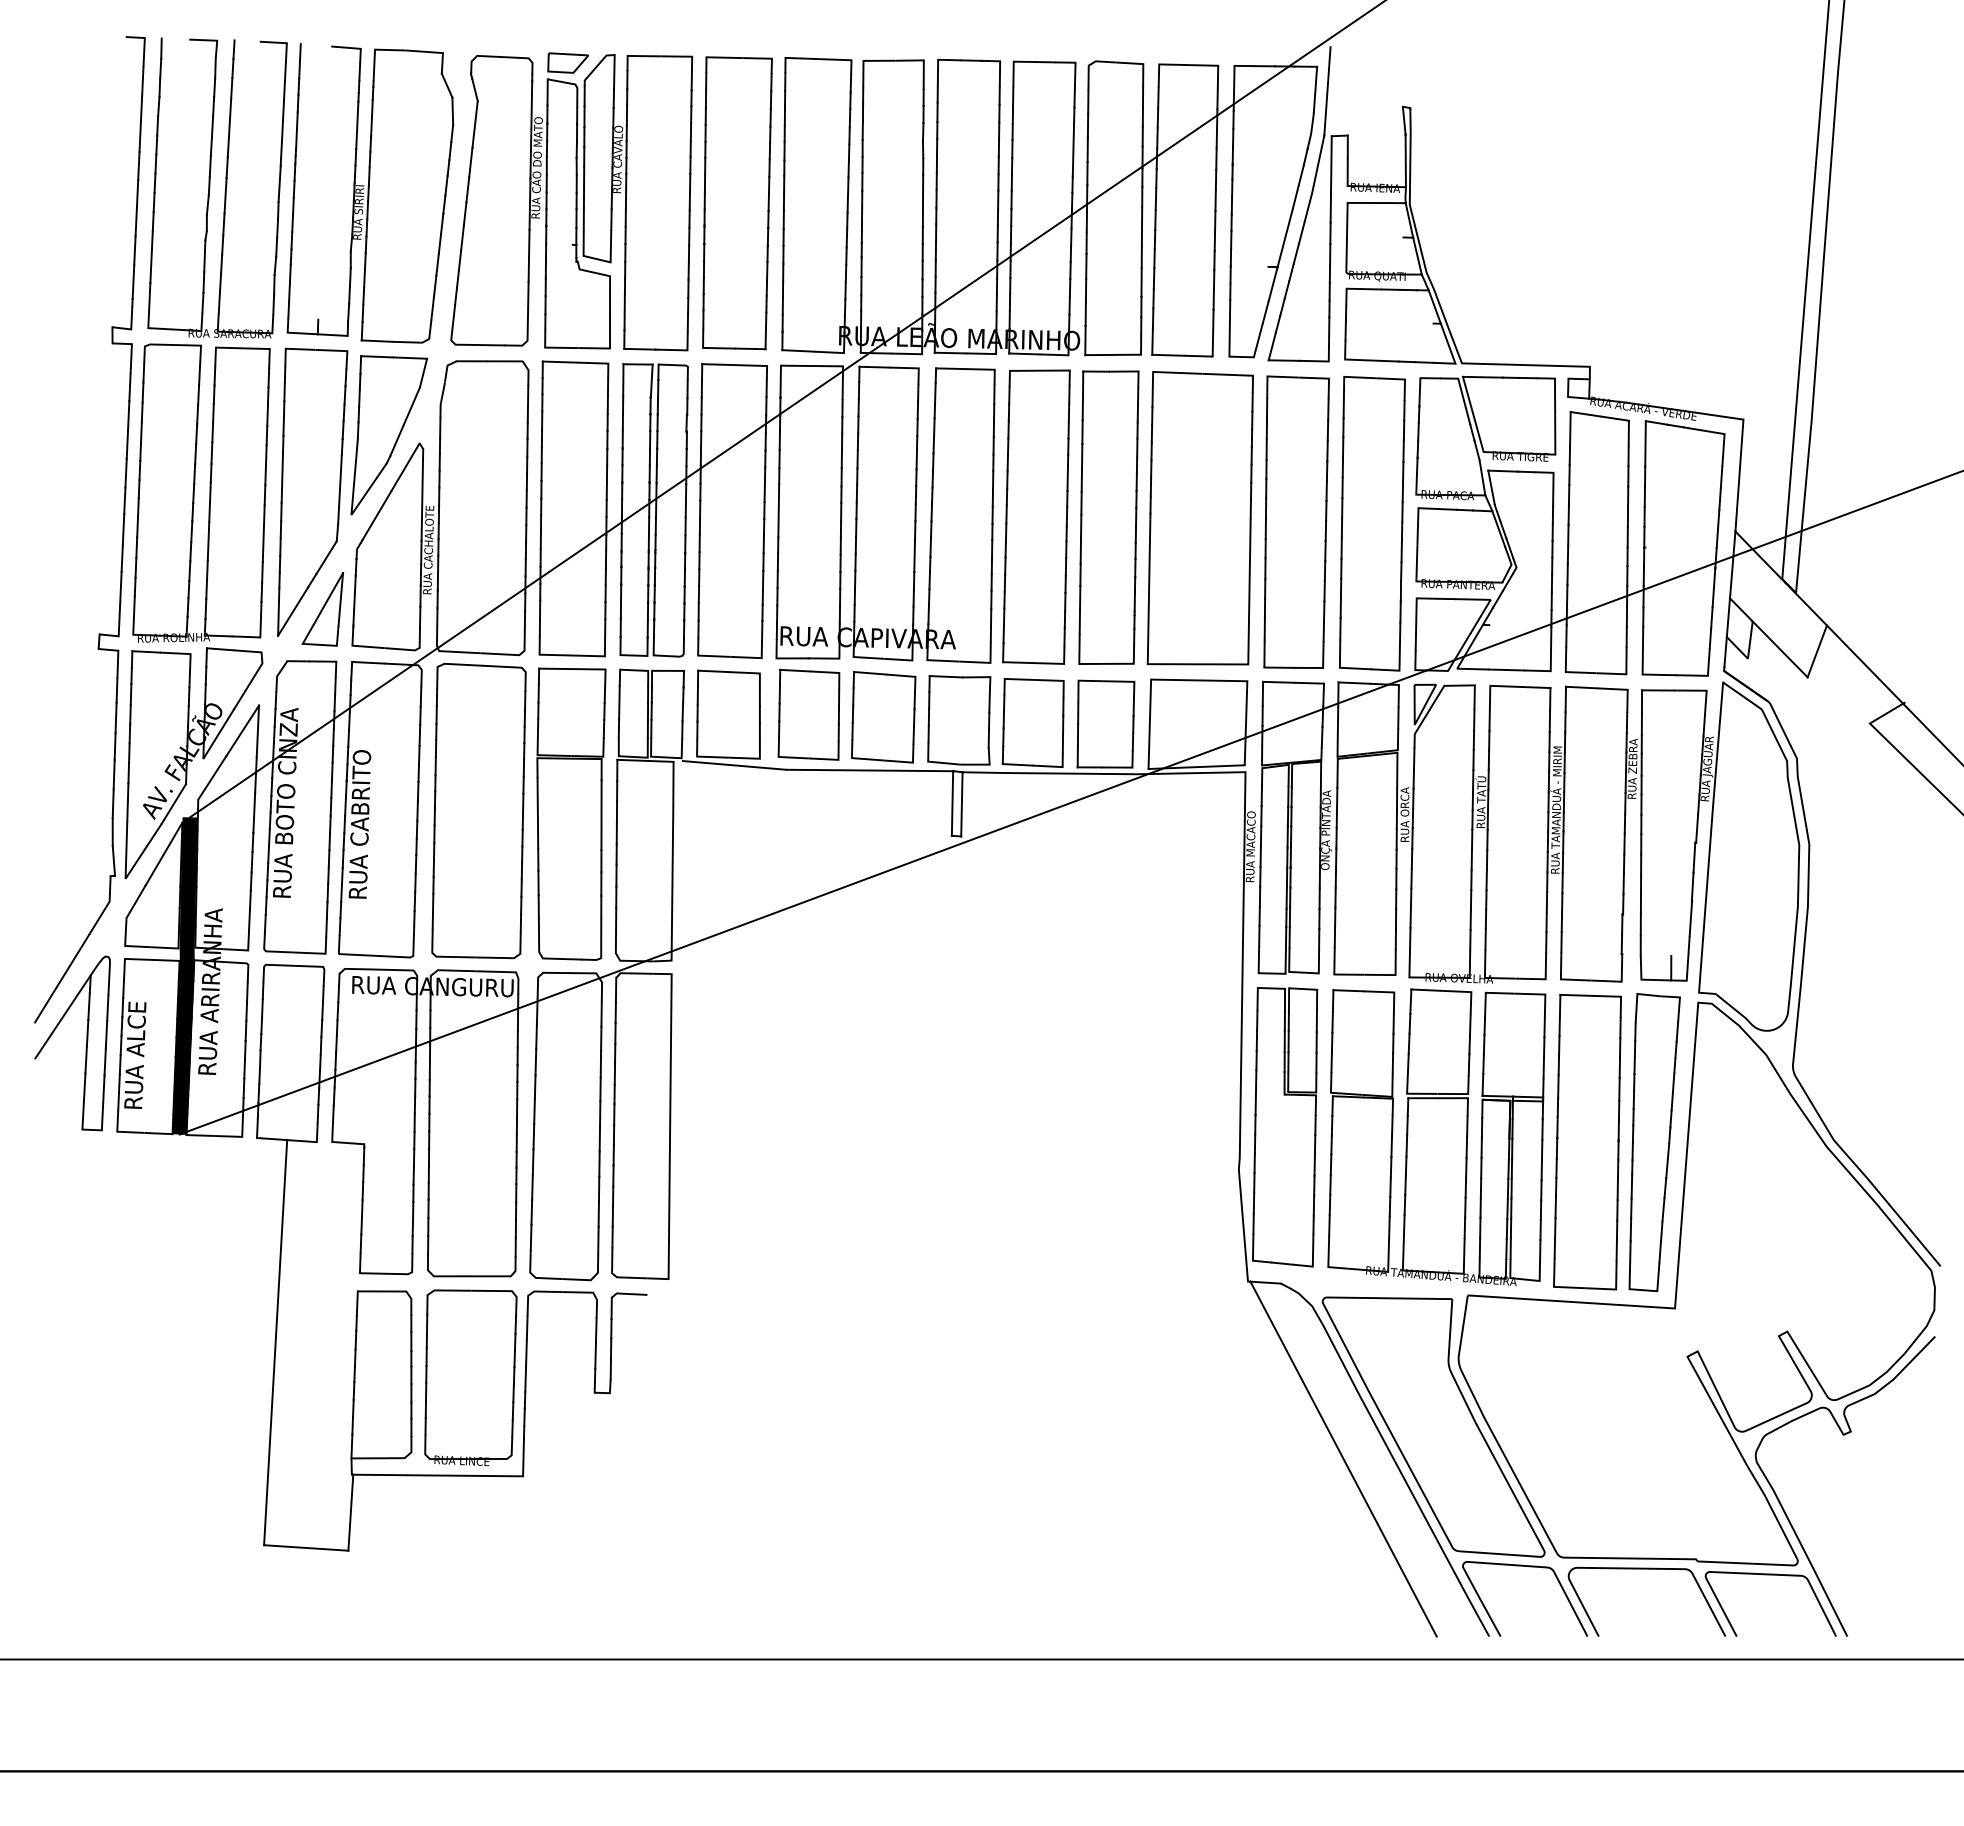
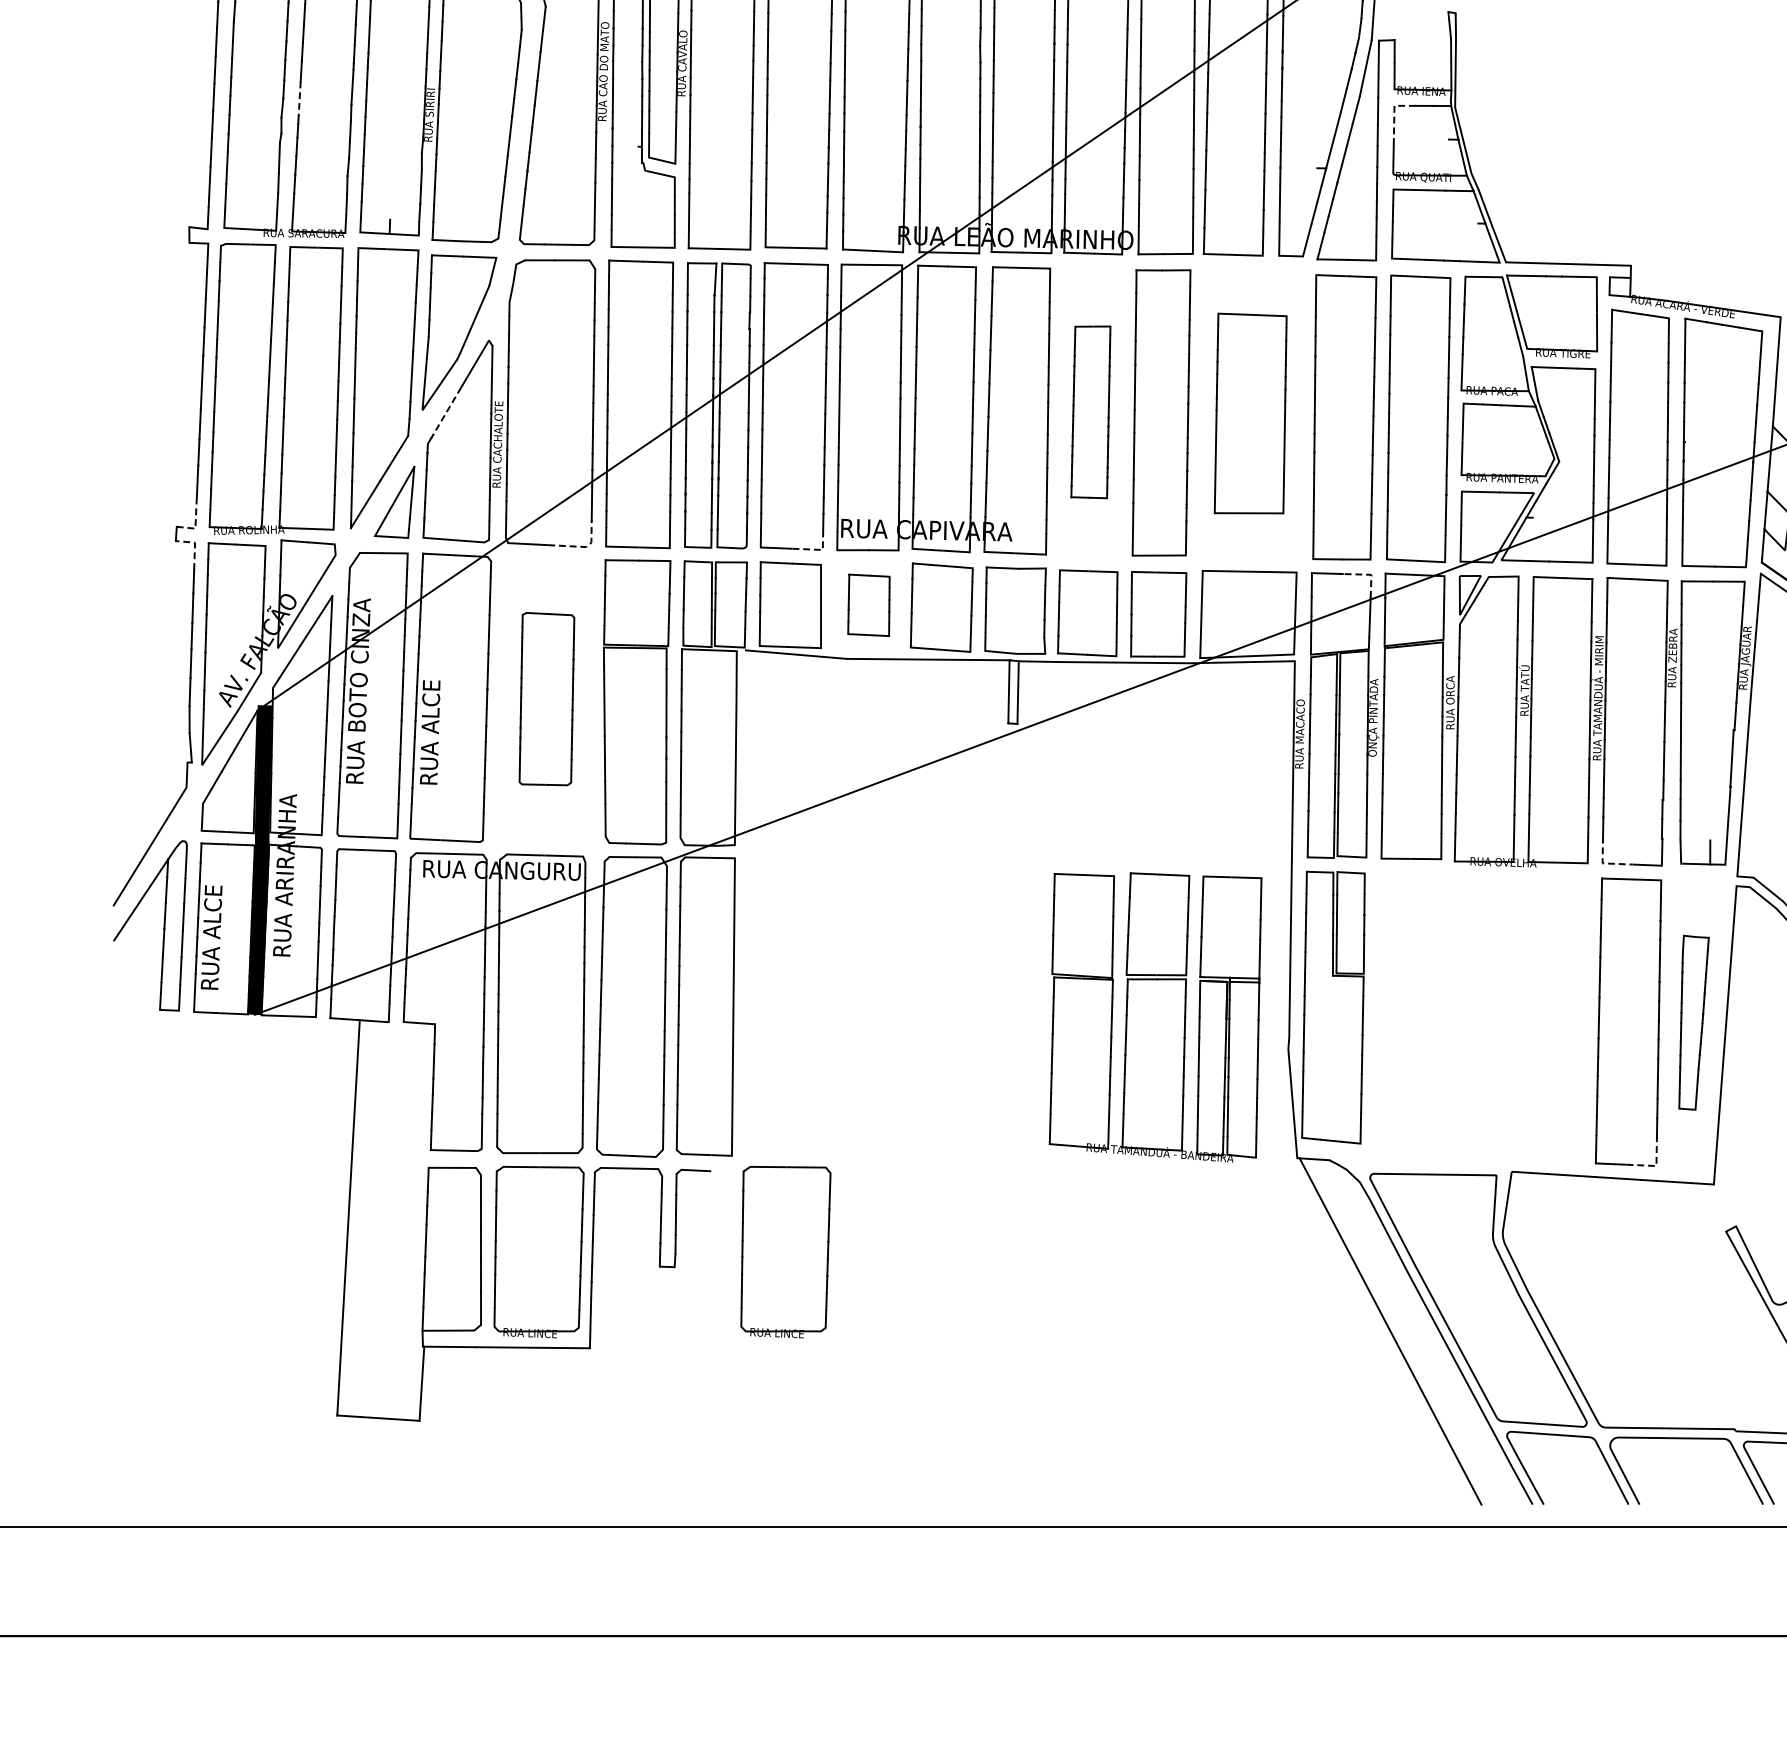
line: (225, 195) -> (299, 98), solid -> dashed
line: (1347, 208) -> (1394, 111), solid -> dashed
line: (376, 516) -> (446, 411), solid -> dashed
part: (1036, 516) -> (1090, 411), size x0.6
part: (1199, 518) -> (1249, 413), size x0.7
line: (118, 630) -> (195, 522), solid -> dashed
line: (118, 653) -> (195, 545), solid -> dashed
line: (516, 655) -> (583, 547), solid -> dashed
line: (755, 657) -> (816, 549), solid -> dashed
line: (1321, 683) -> (1368, 574), solid -> dashed
part: (808, 714) -> (868, 604), size x0.7
text: (360, 798) -> (431, 686), RUA CABRITO -> RUA ALCE
part: (478, 810) -> (546, 698), size x0.6
line: (1561, 979) -> (1603, 863), solid -> dashed
part: (1436, 1137) -> (1155, 1017), moved
part: (1654, 1142) -> (1693, 1022), size x0.6
line: (1616, 1289) -> (1656, 1165), solid -> dashed
part: (723, 1377) -> (785, 1251), added

